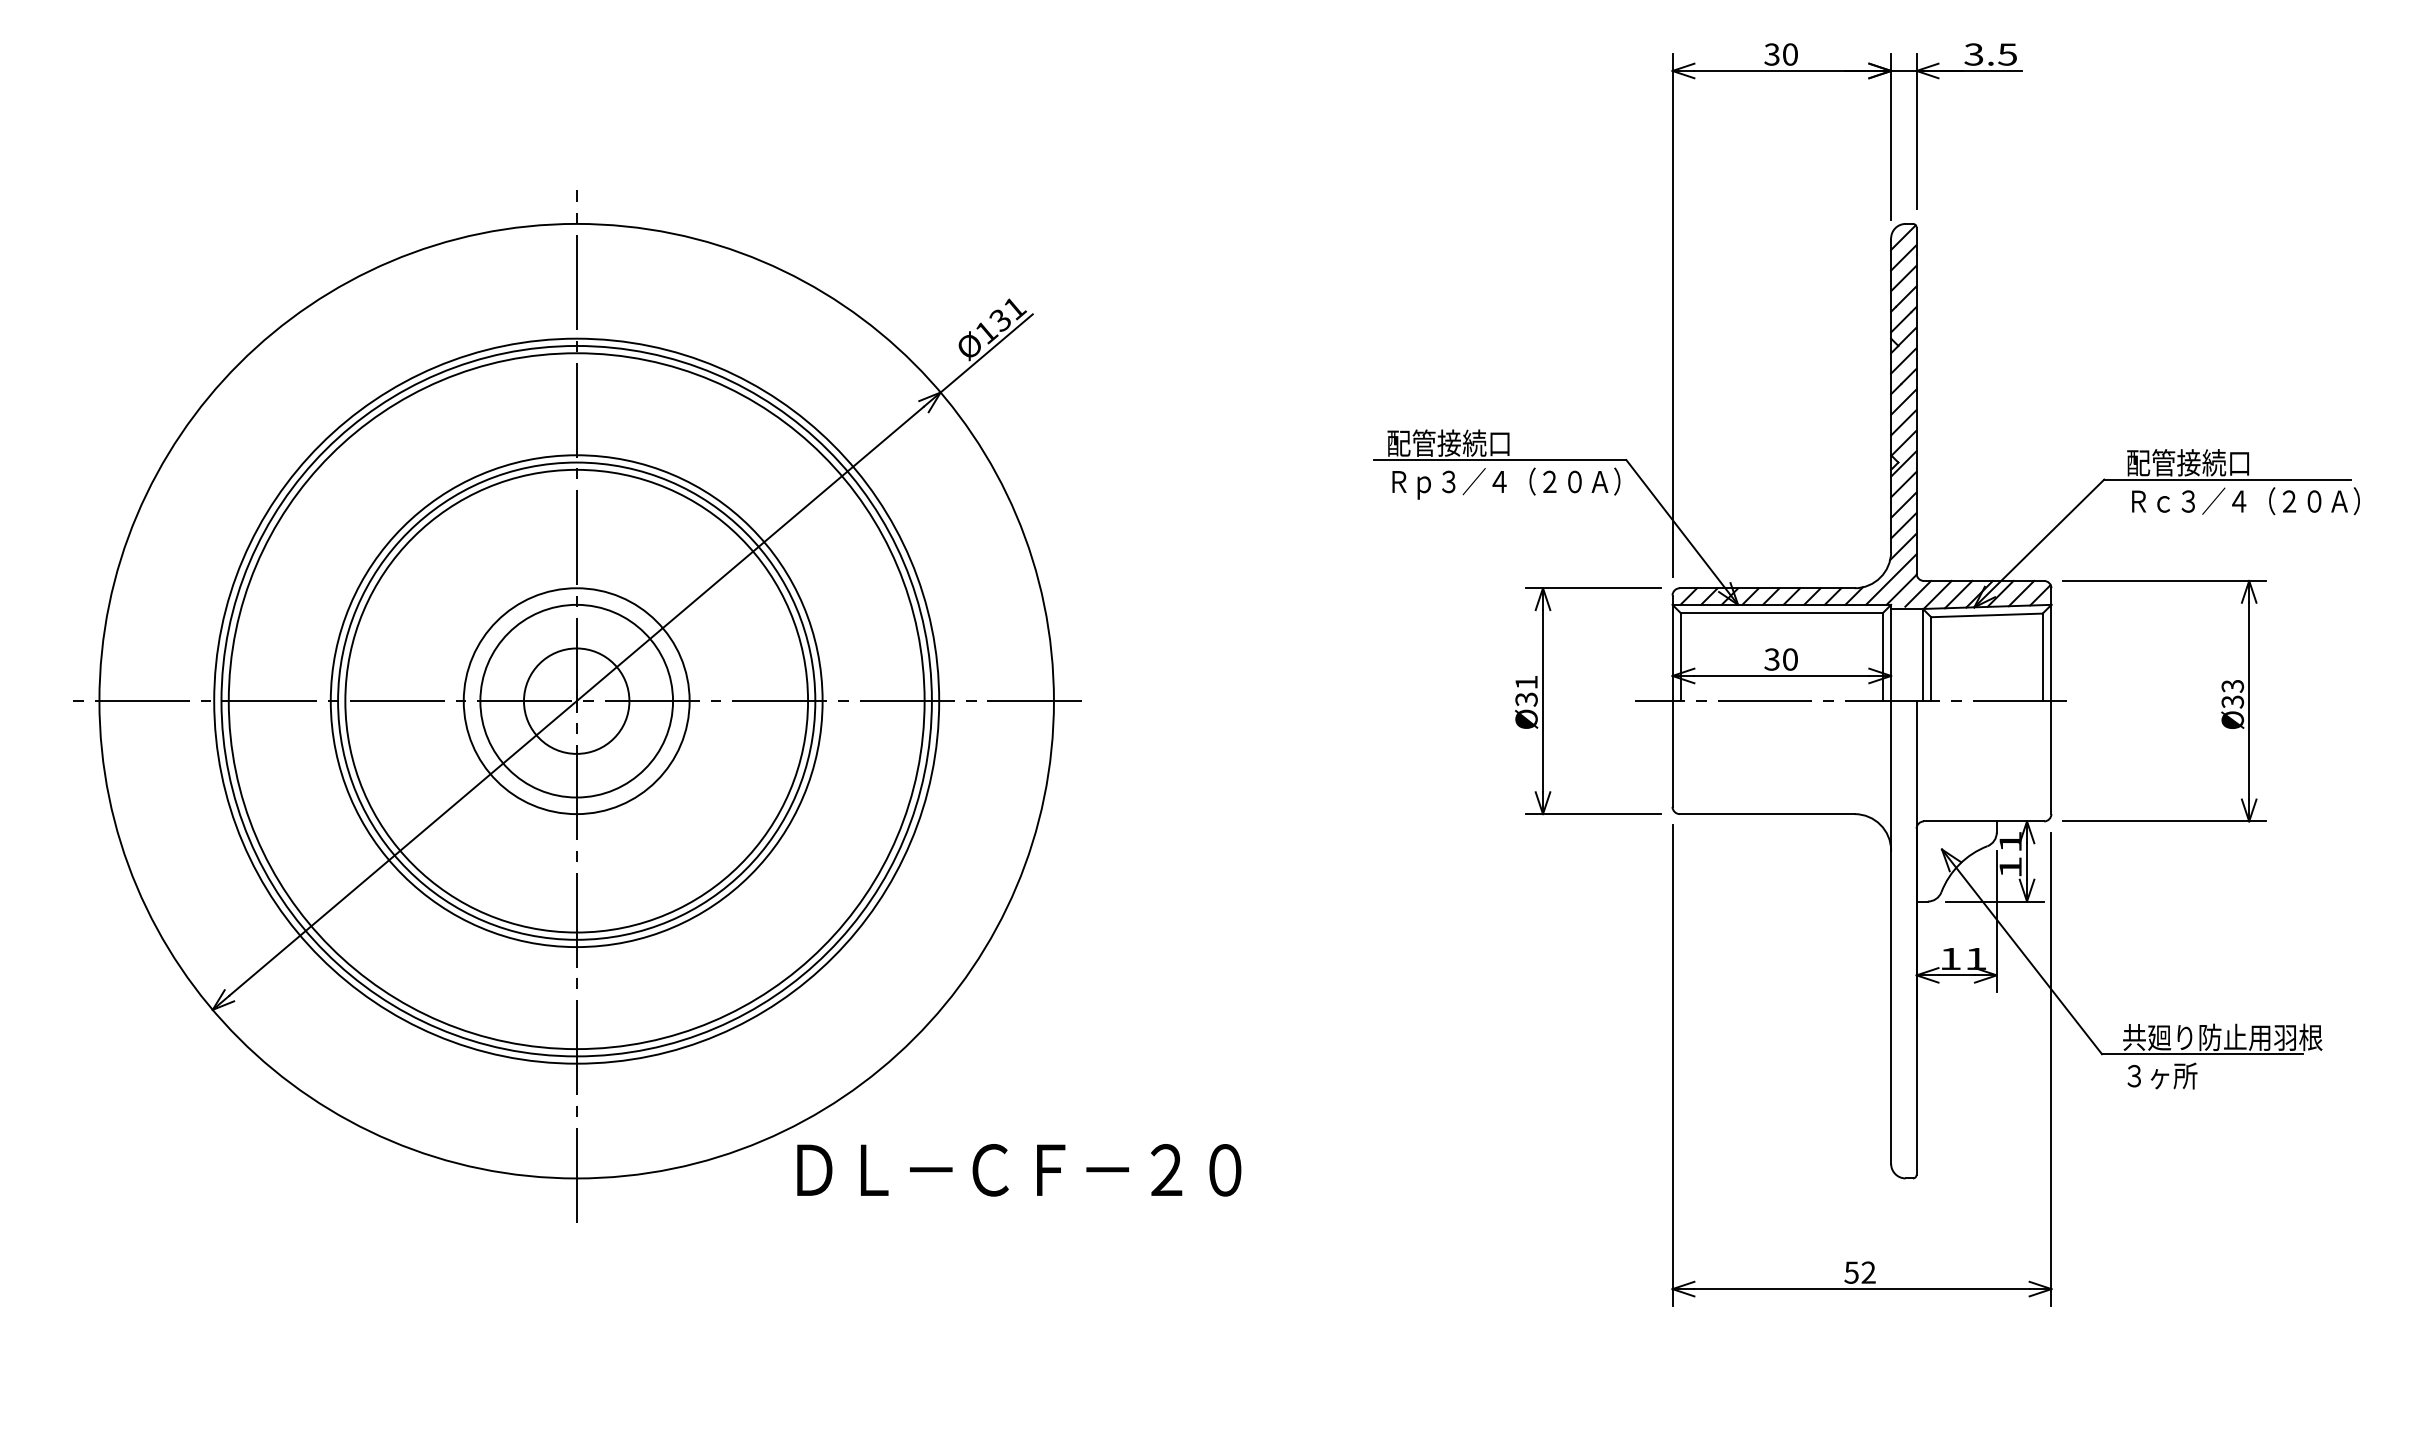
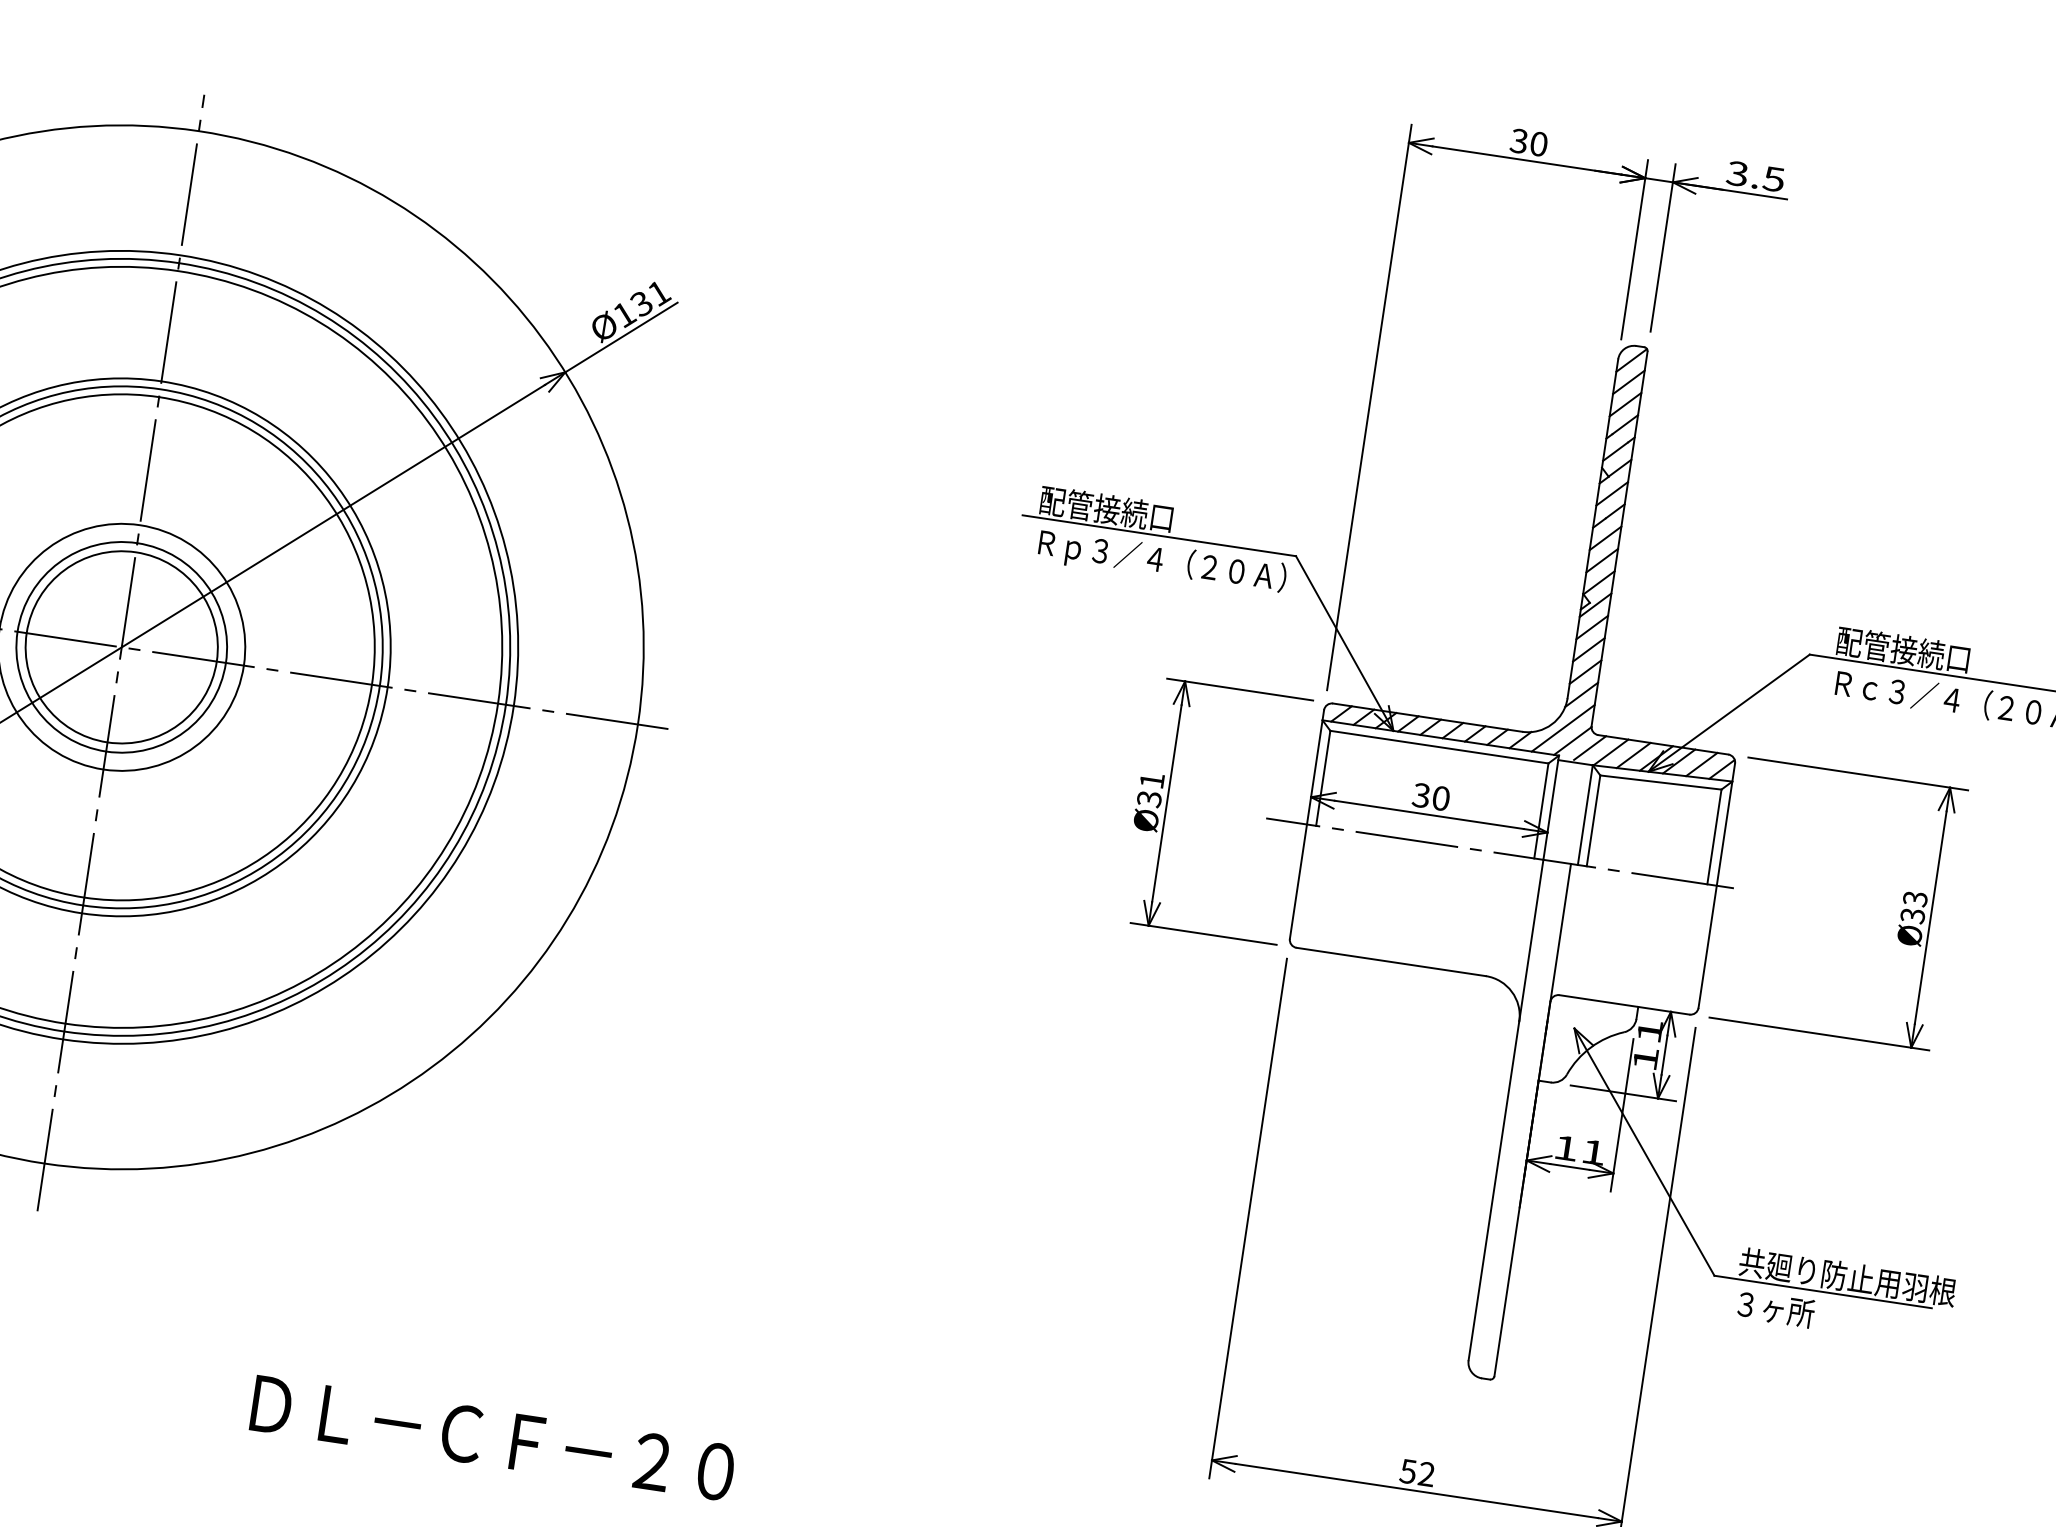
circle: (576, 701) -> (121, 647), size x1.67
text: (1019, 1170) -> (493, 1438), moved

